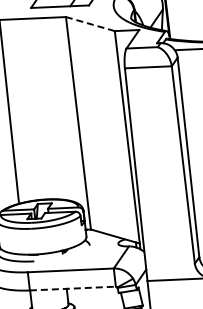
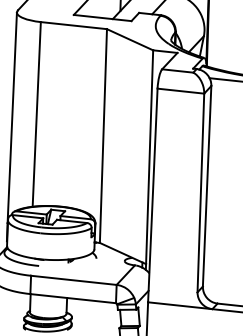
line: (89, 23) -> (129, 39), dashed -> solid
line: (73, 288) -> (73, 298), dashed -> solid

